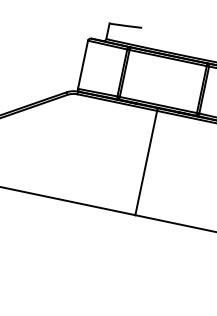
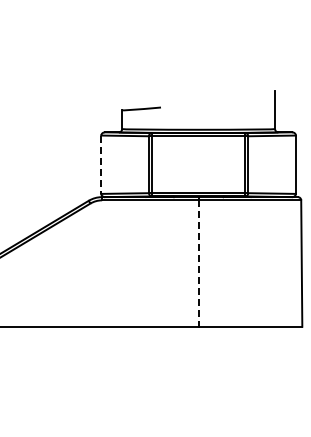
line: (83, 65) -> (101, 165), solid -> dashed
line: (145, 163) -> (198, 264), solid -> dashed

